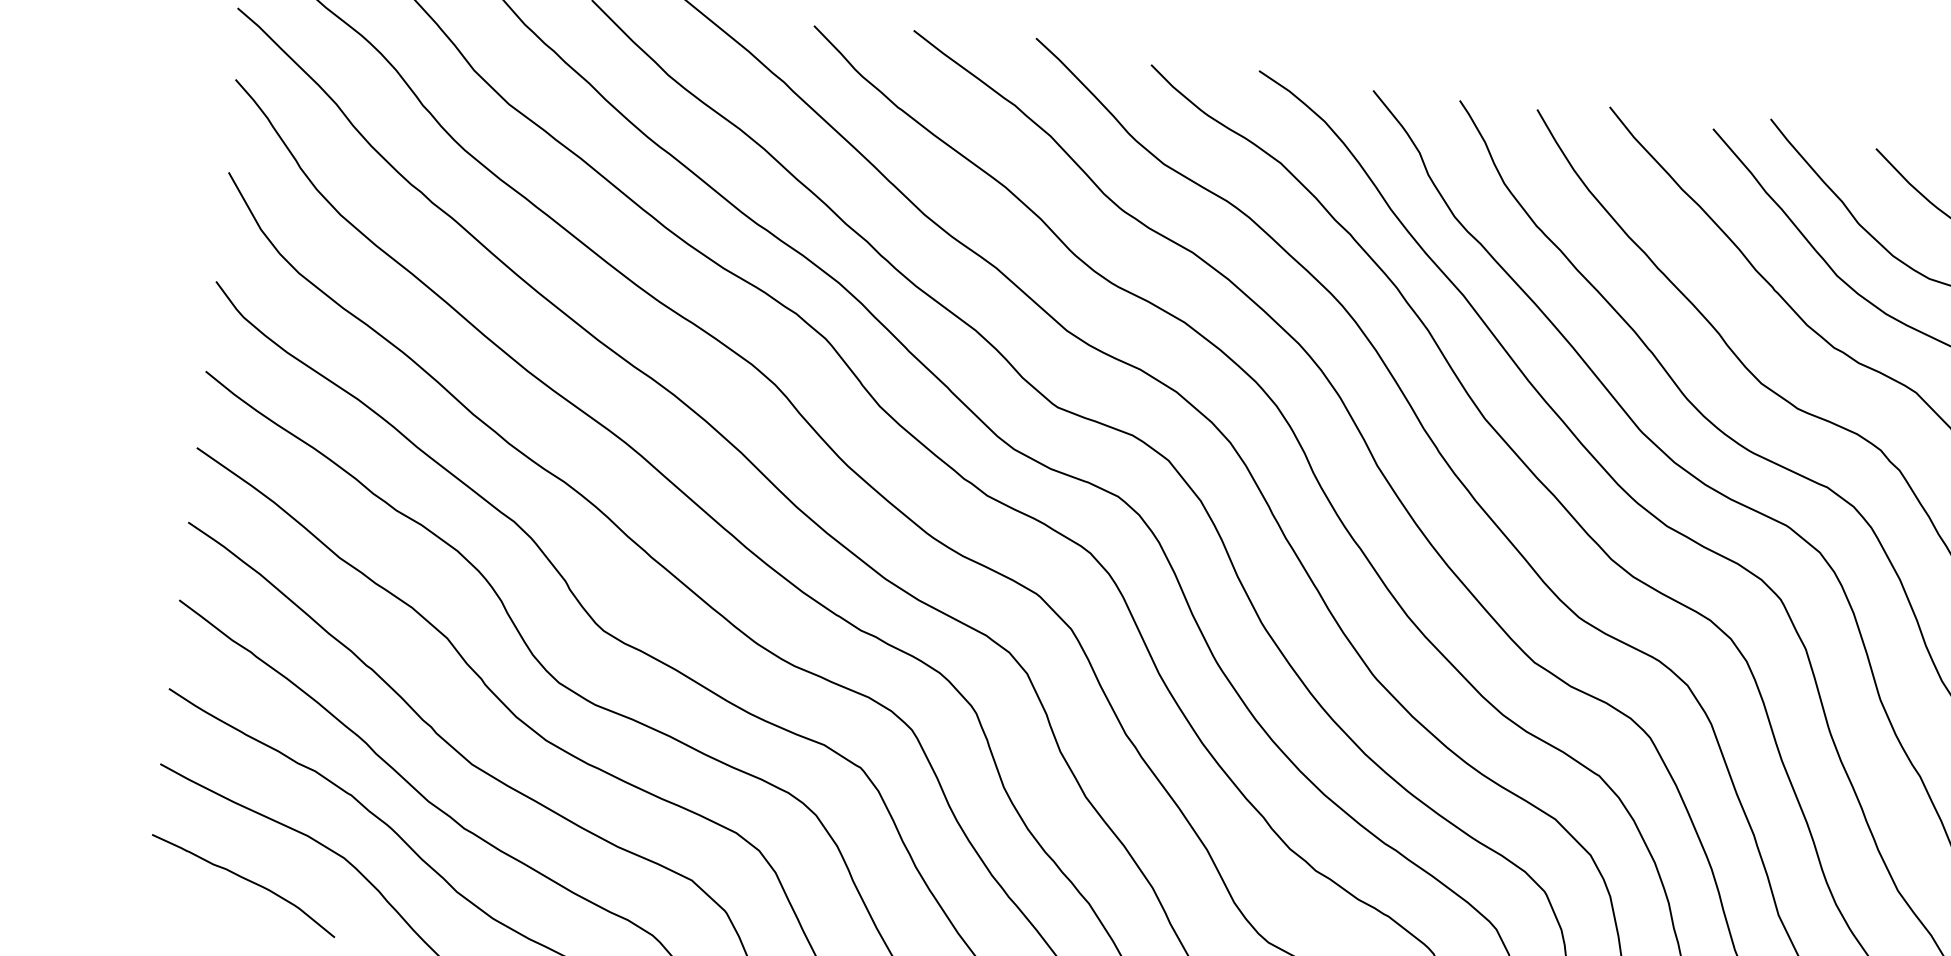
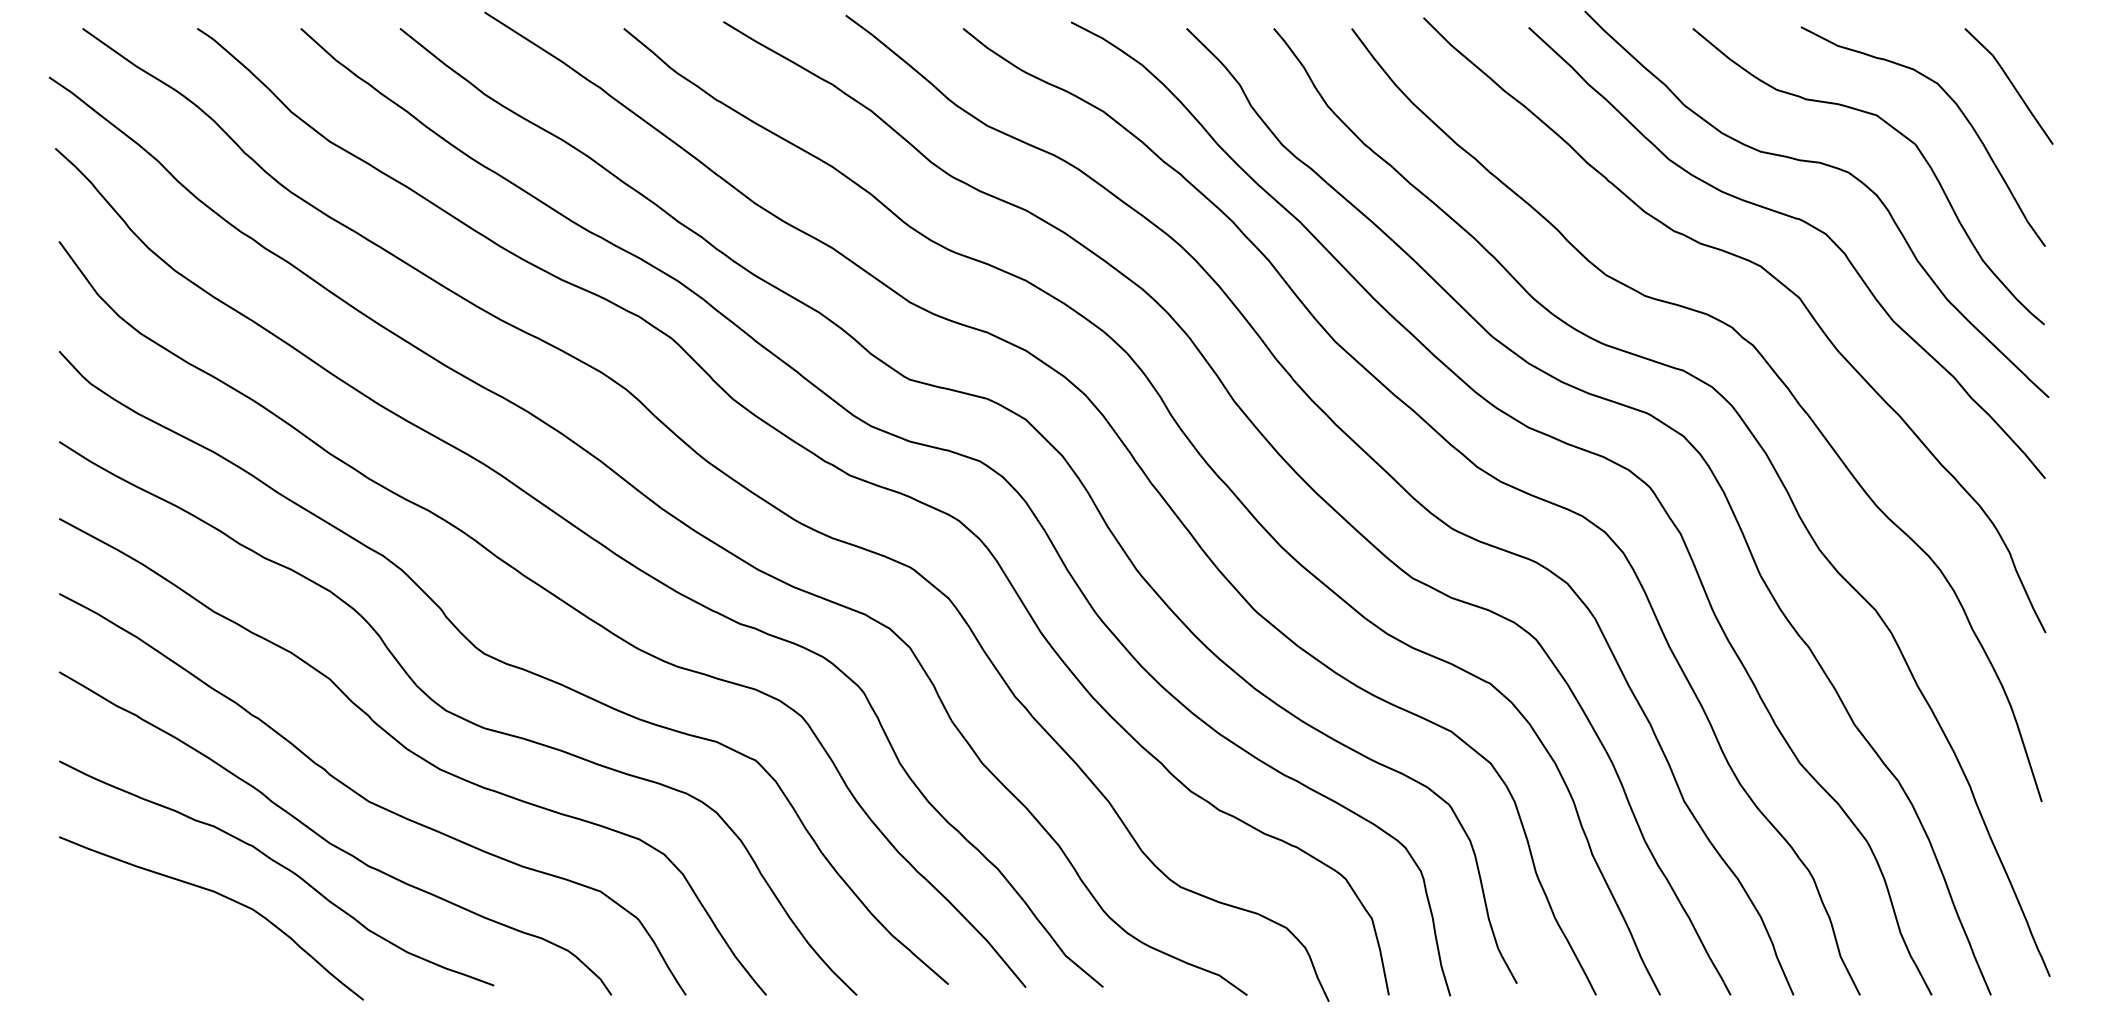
curve: (244, 880) -> (156, 942), removed

